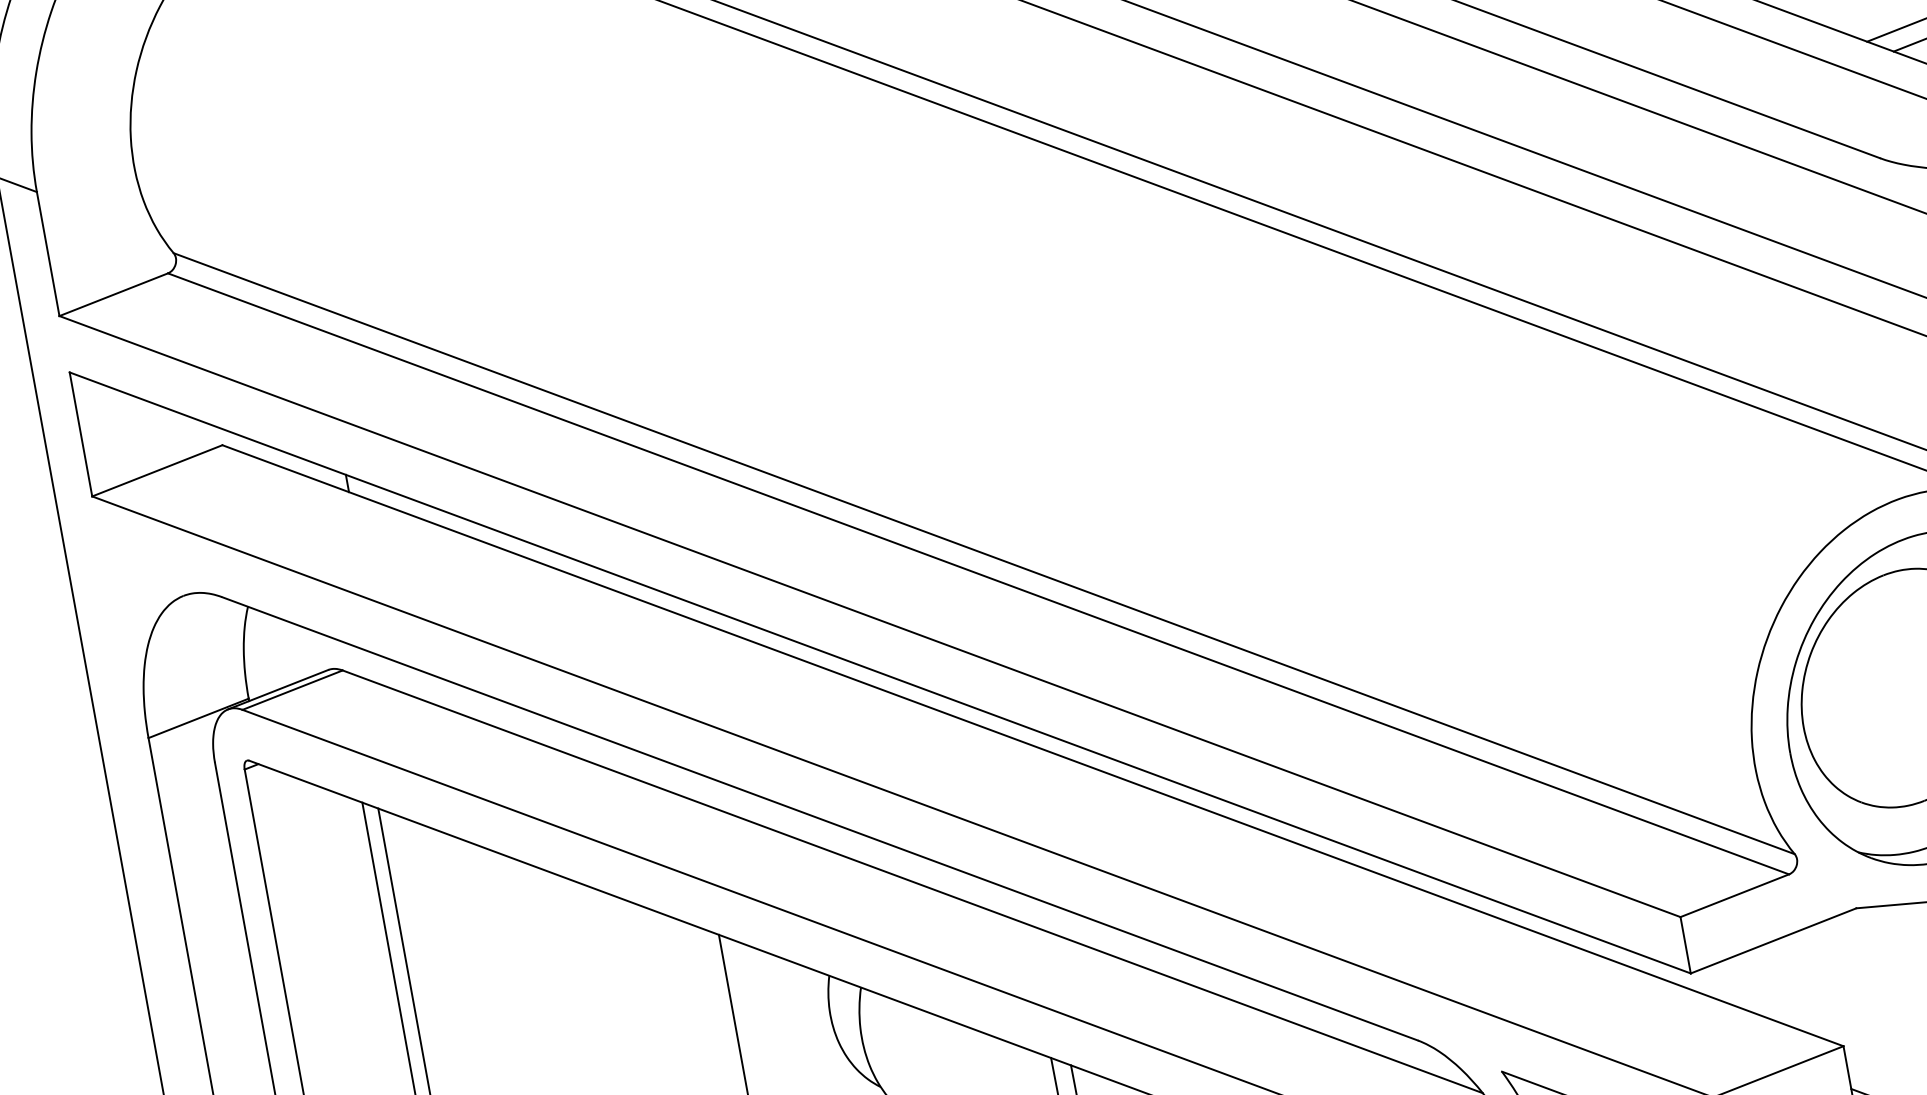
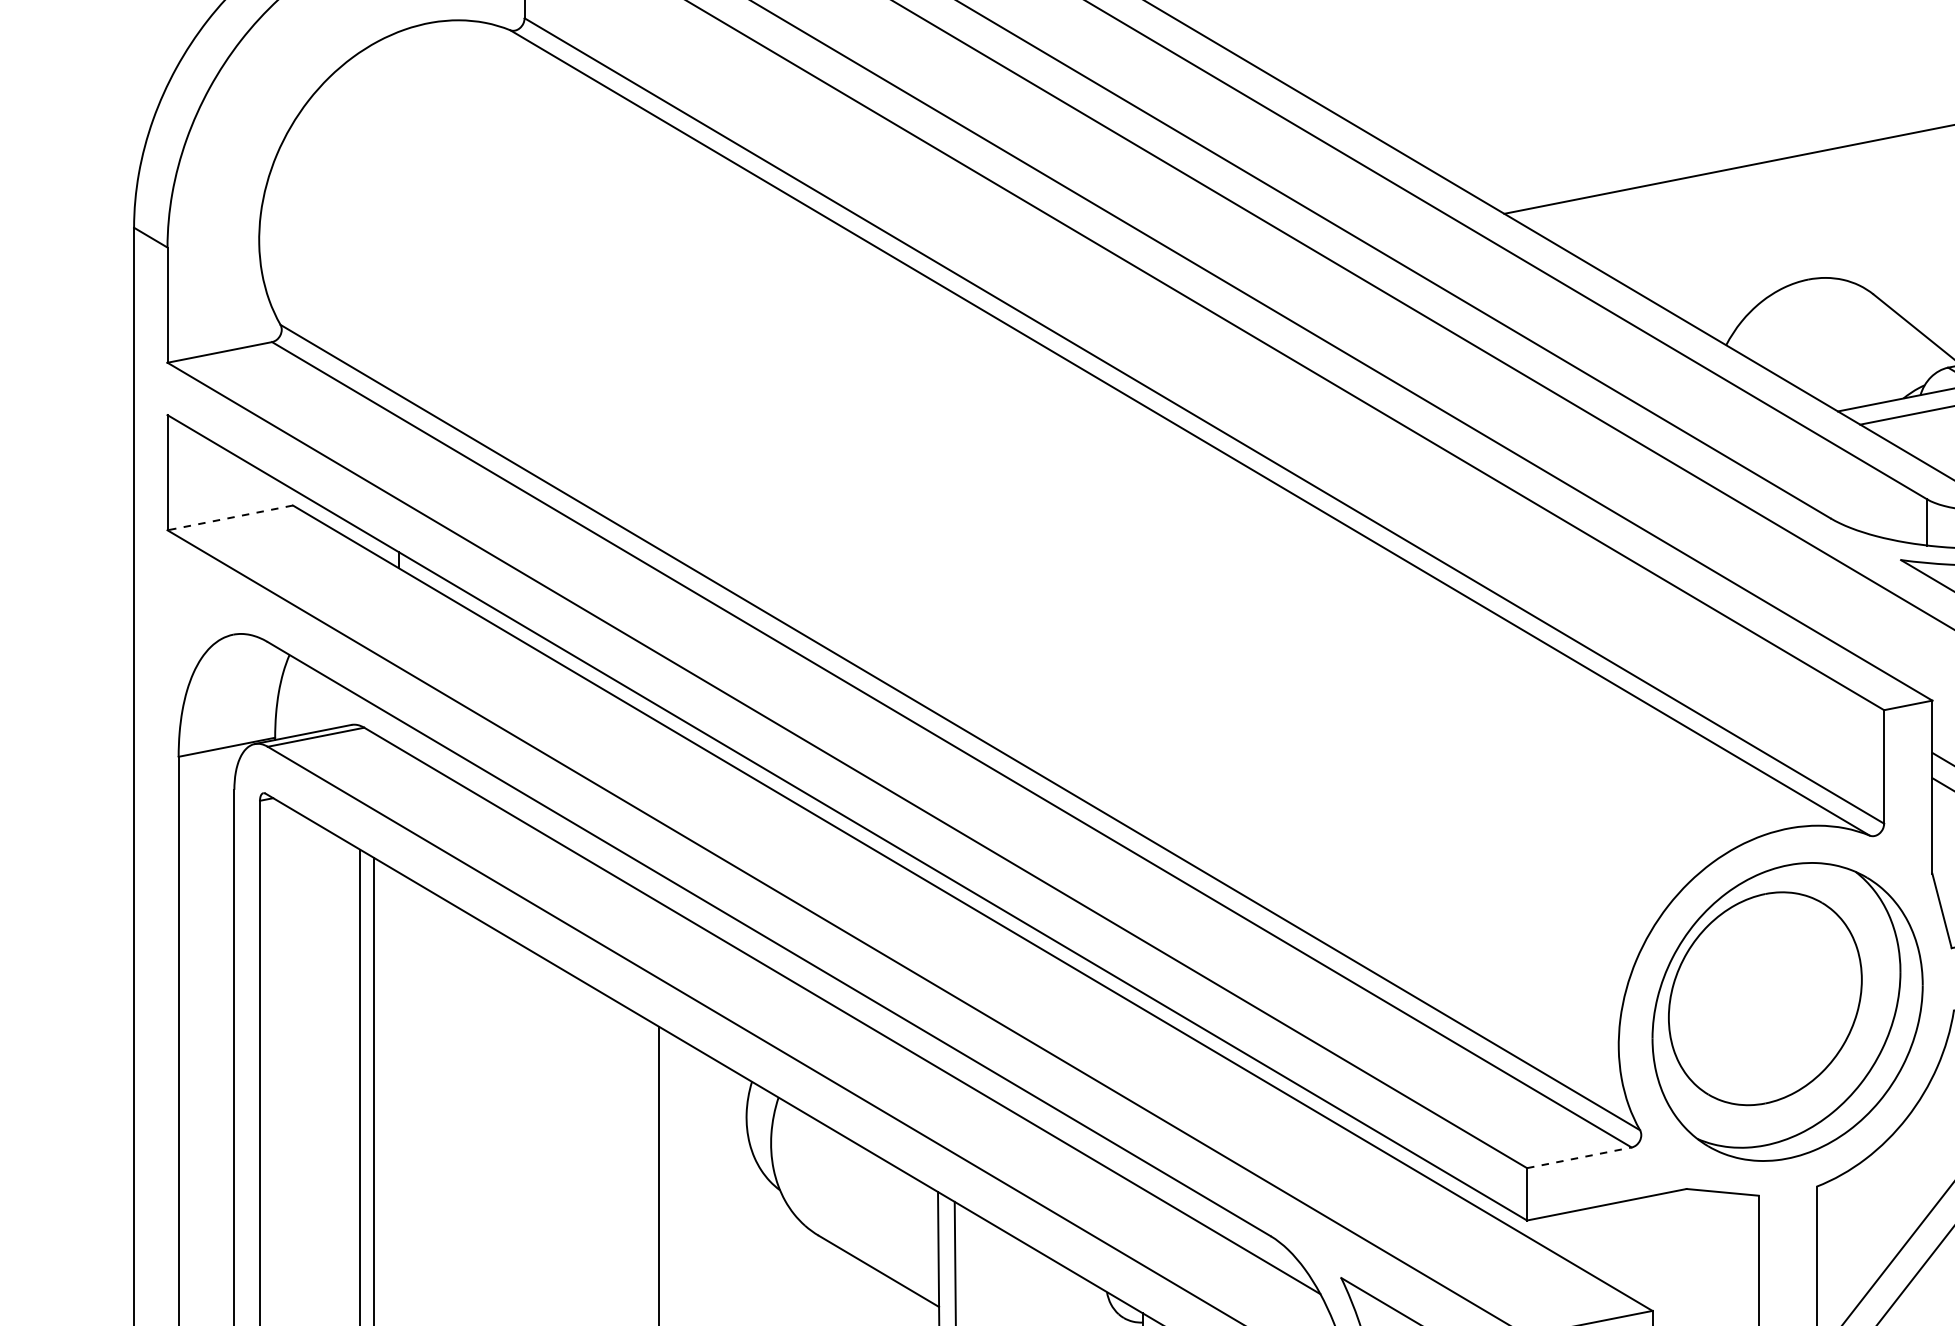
line: (157, 470) -> (230, 517), solid -> dashed
line: (1734, 895) -> (1579, 1157), solid -> dashed

